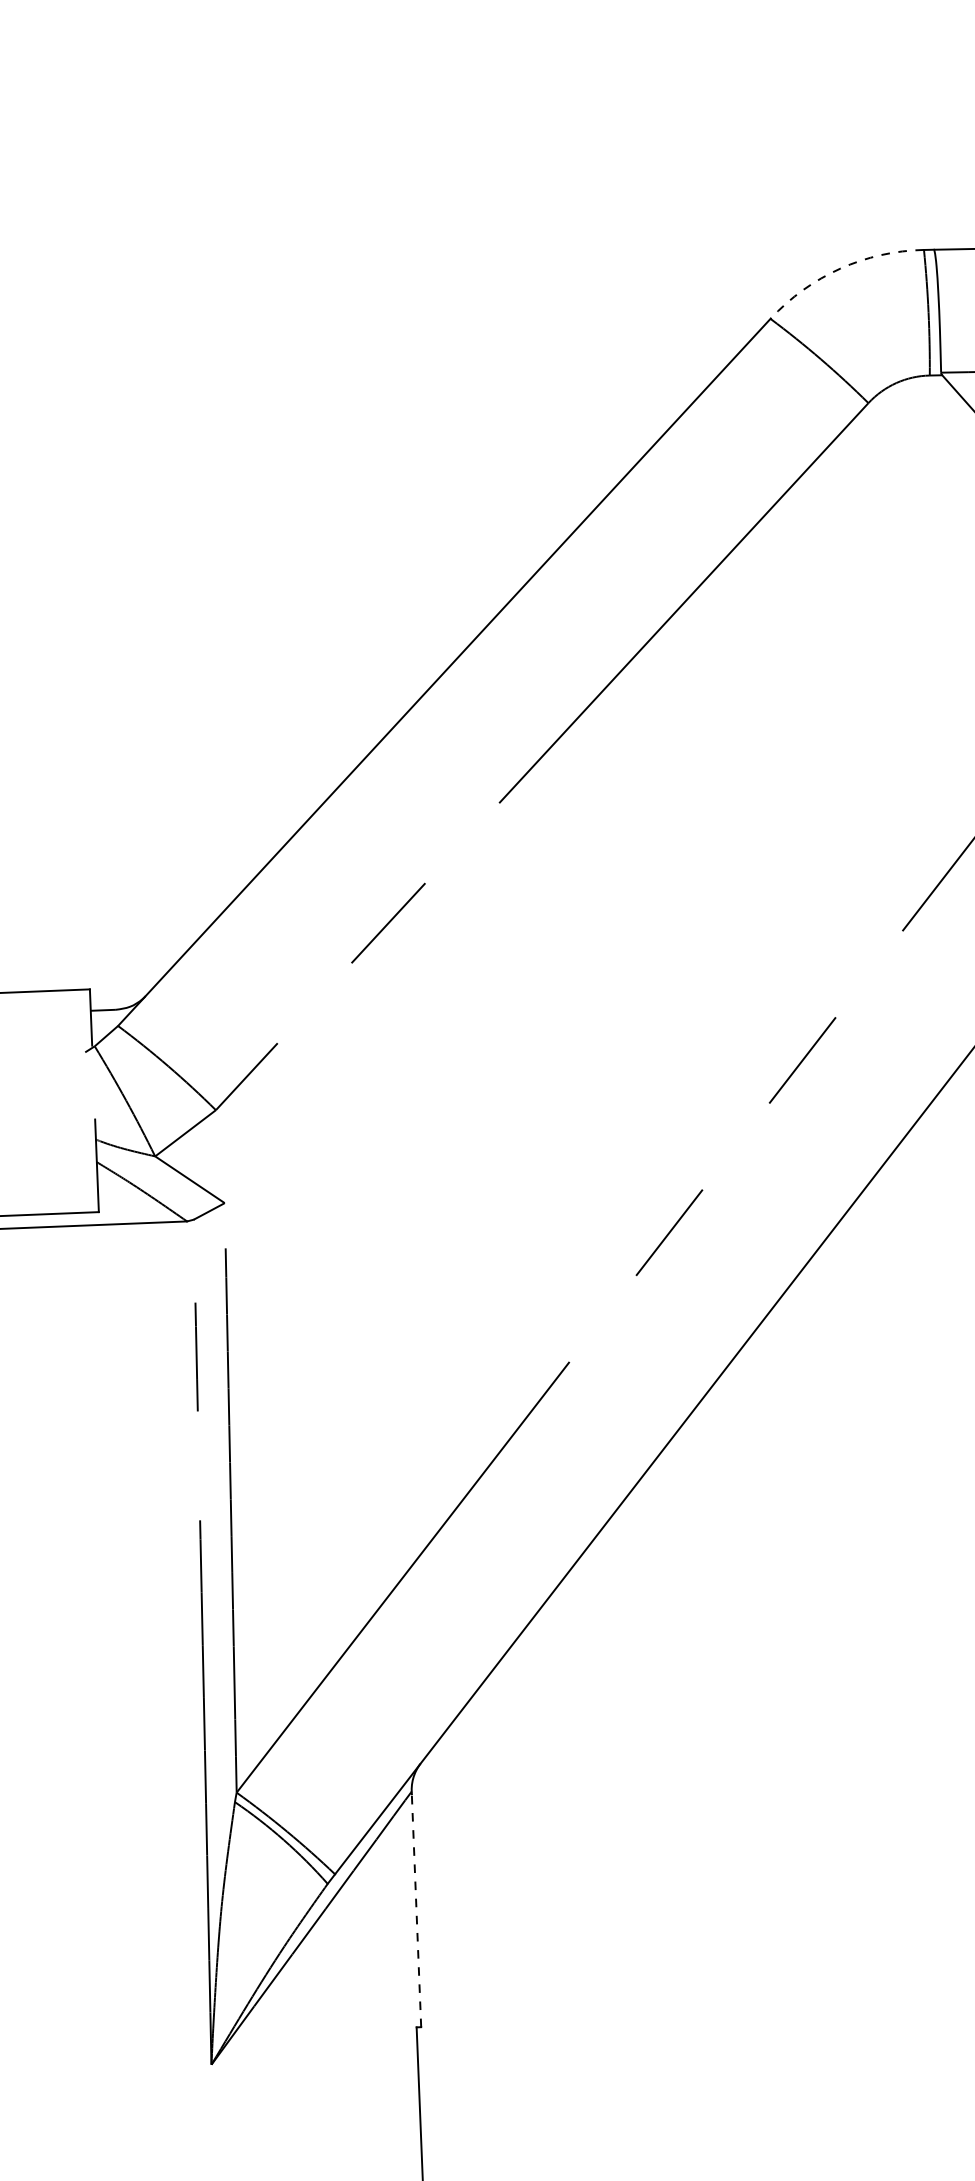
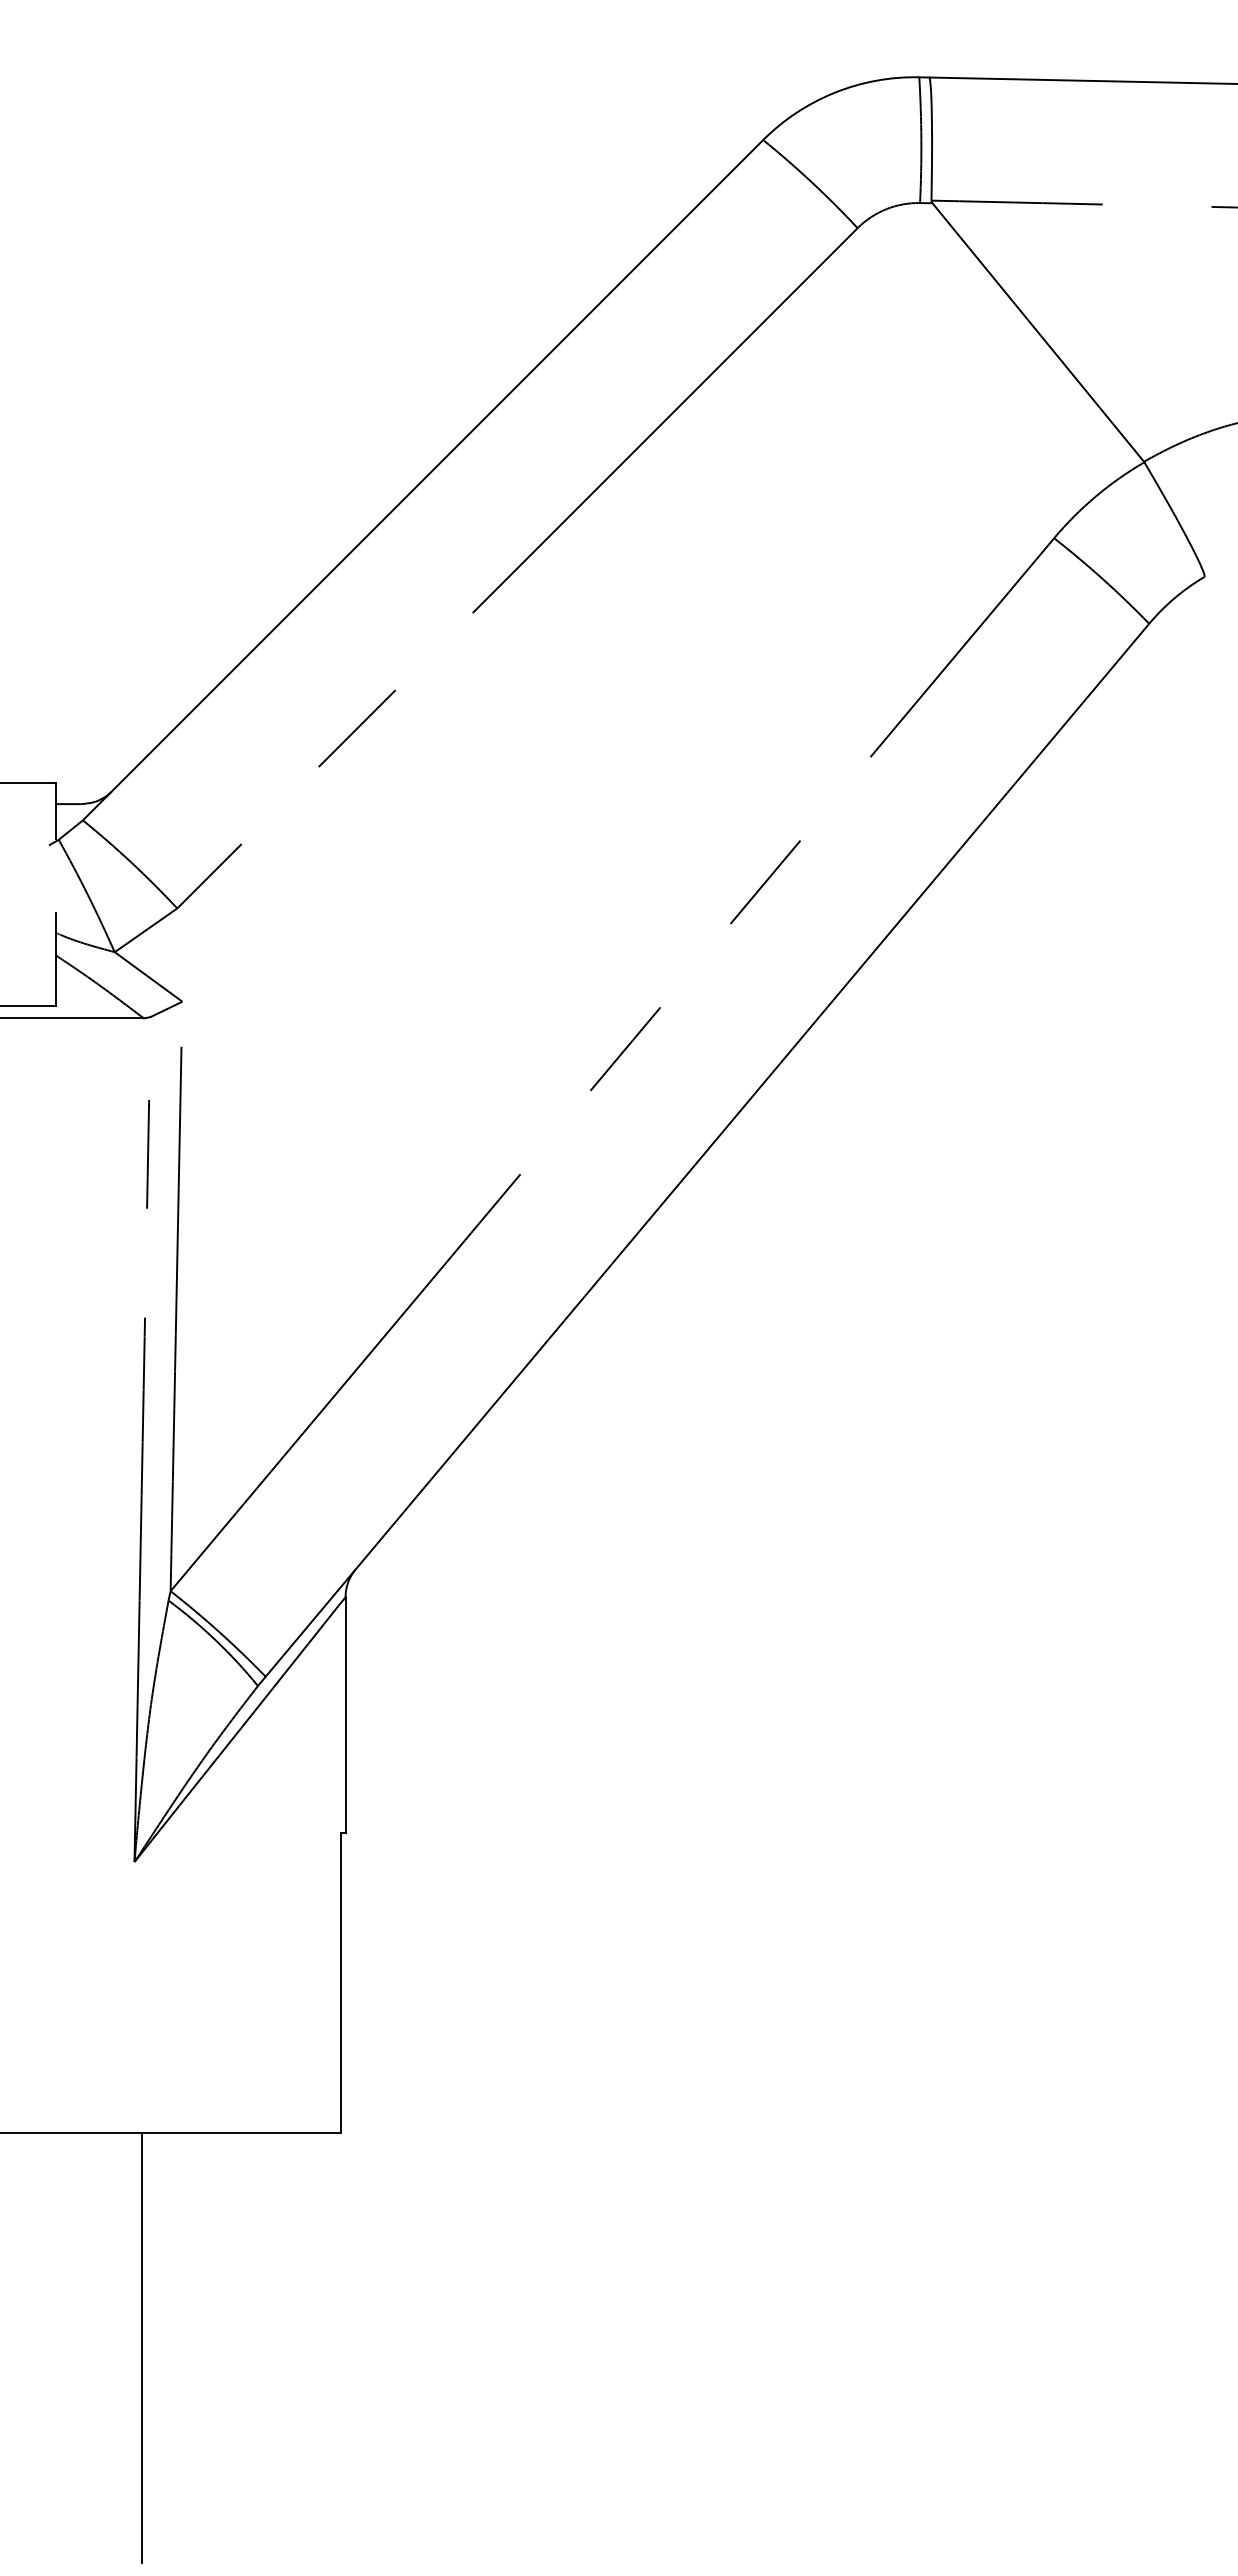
arc: (839, 268) -> (834, 92), dashed -> solid
line: (416, 1909) -> (345, 1715), dashed -> solid

